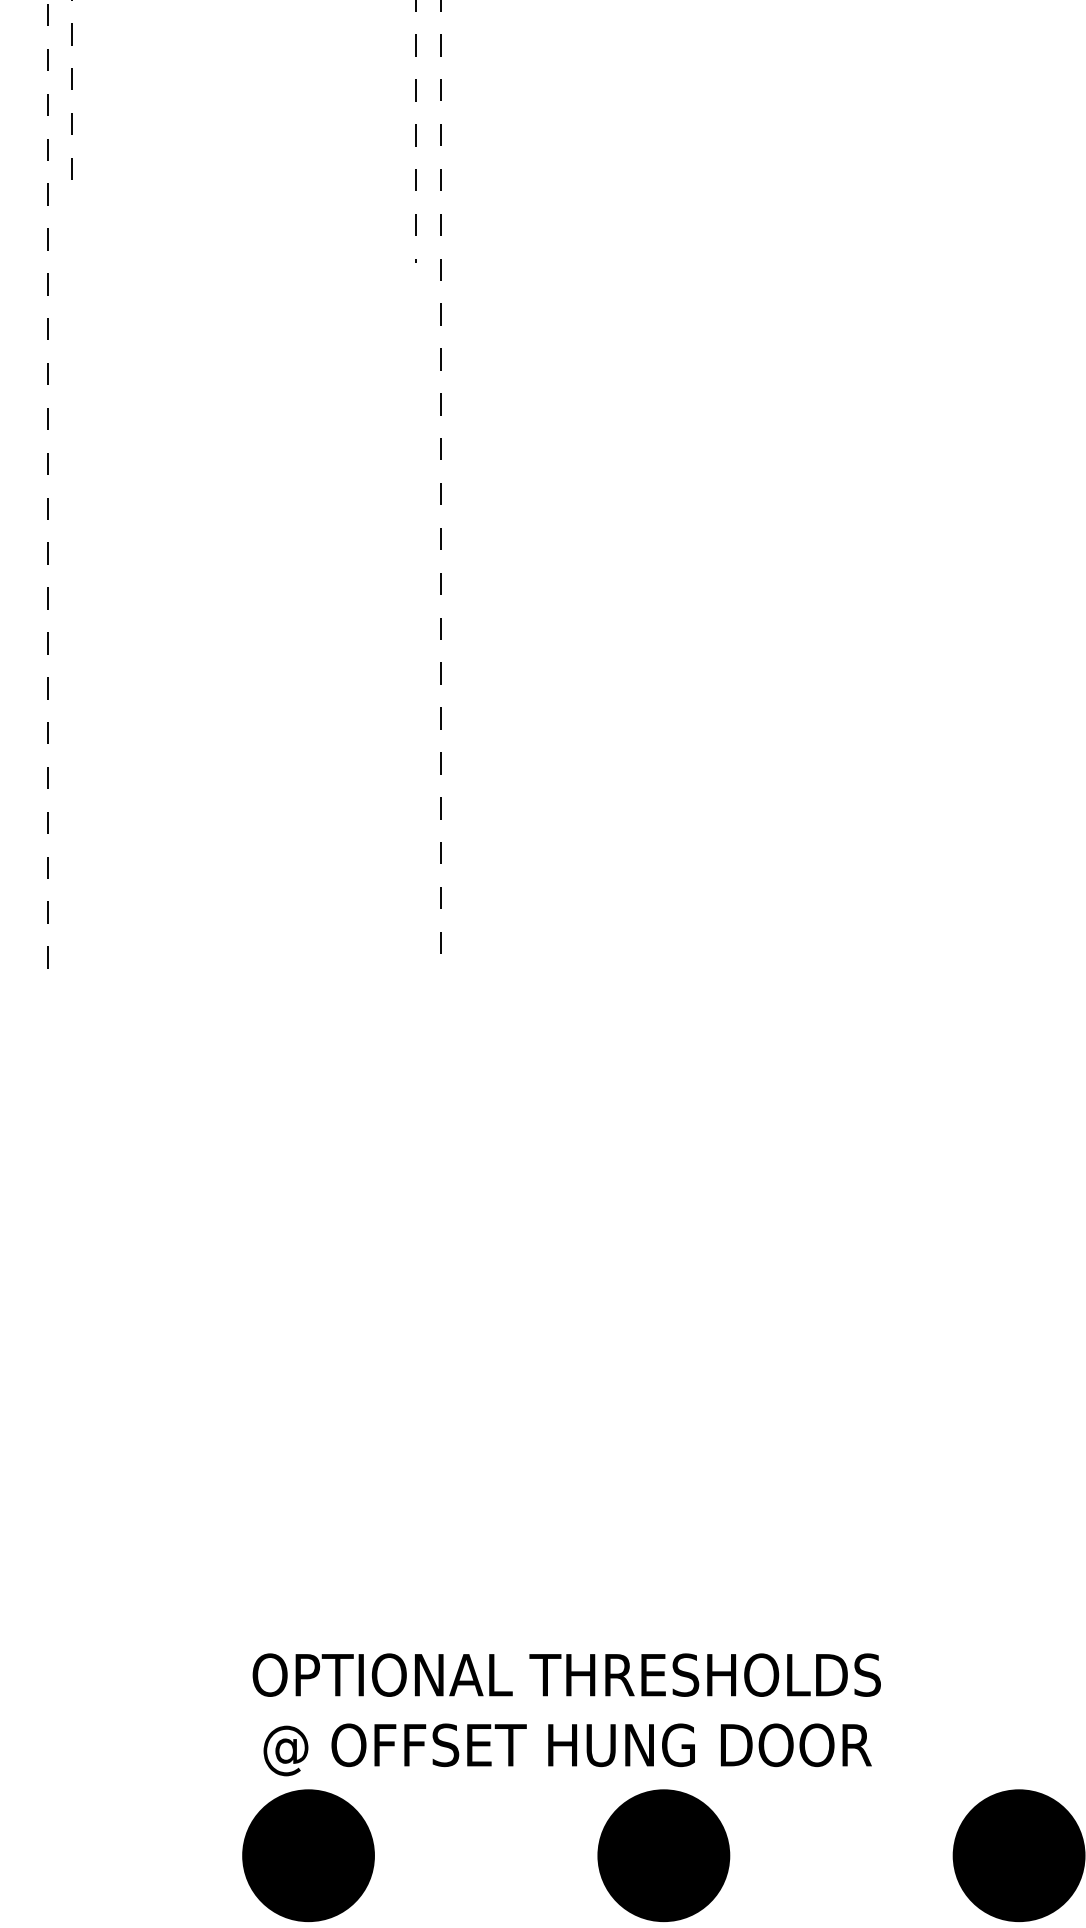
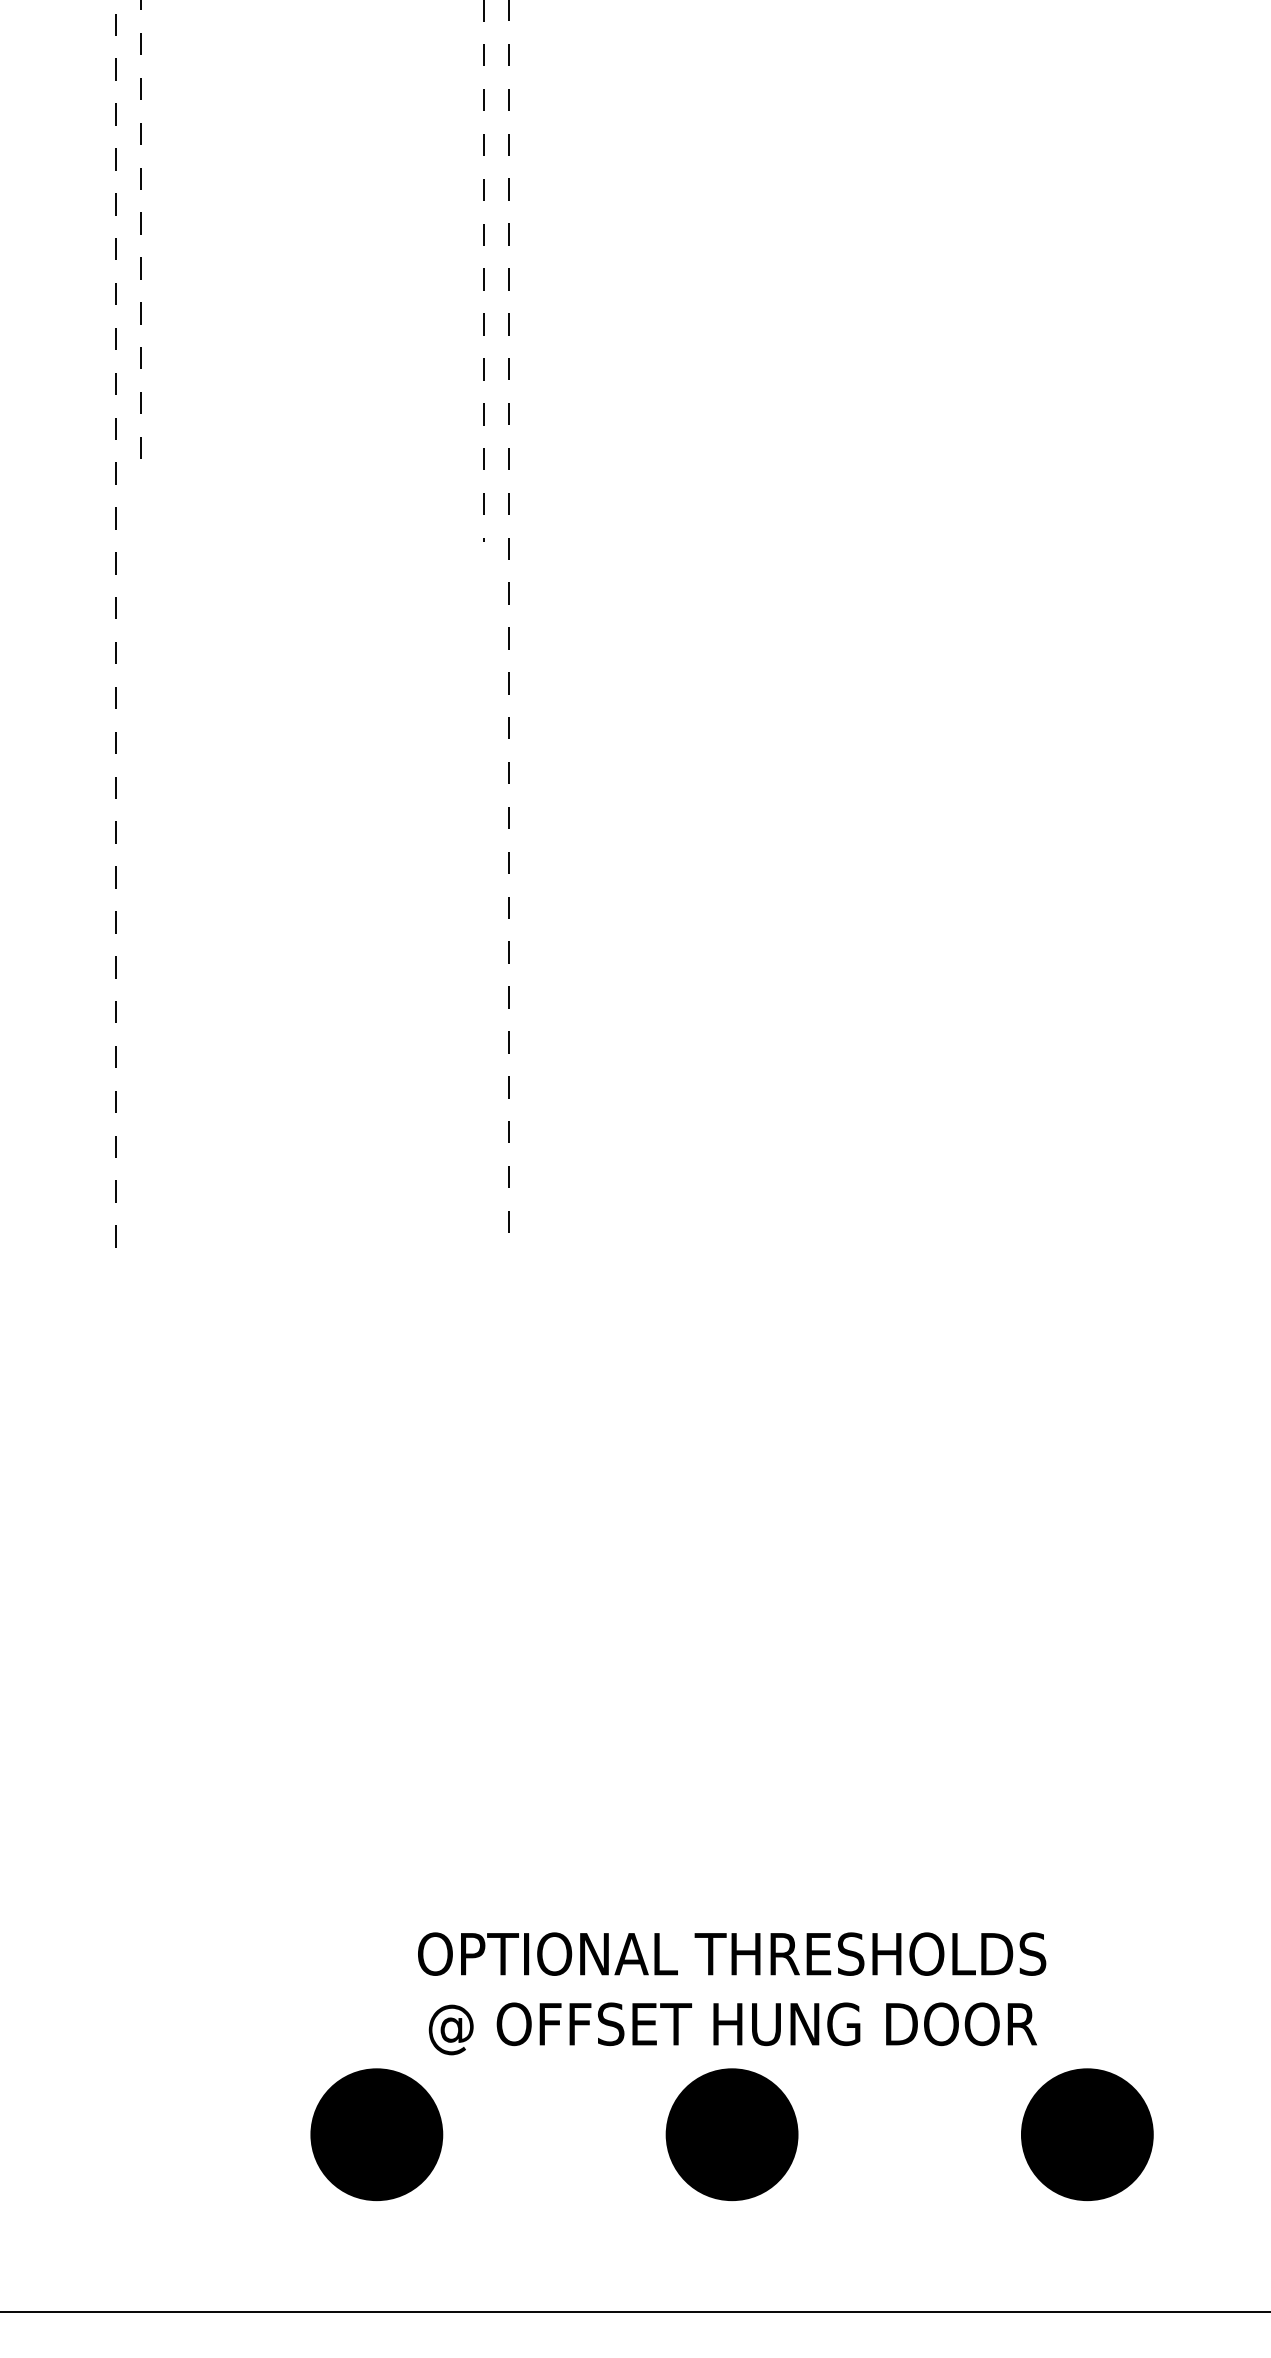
text: (567, 1714) -> (732, 1993), moved

